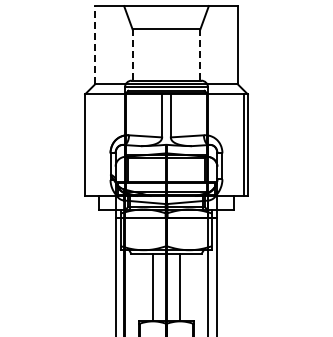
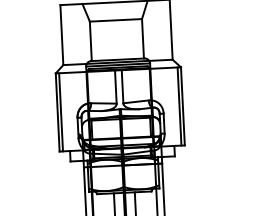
line: (95, 45) -> (61, 35), dashed -> solid
line: (132, 55) -> (90, 41), dashed -> solid
line: (200, 55) -> (143, 39), dashed -> solid
line: (89, 144) -> (61, 111), added

